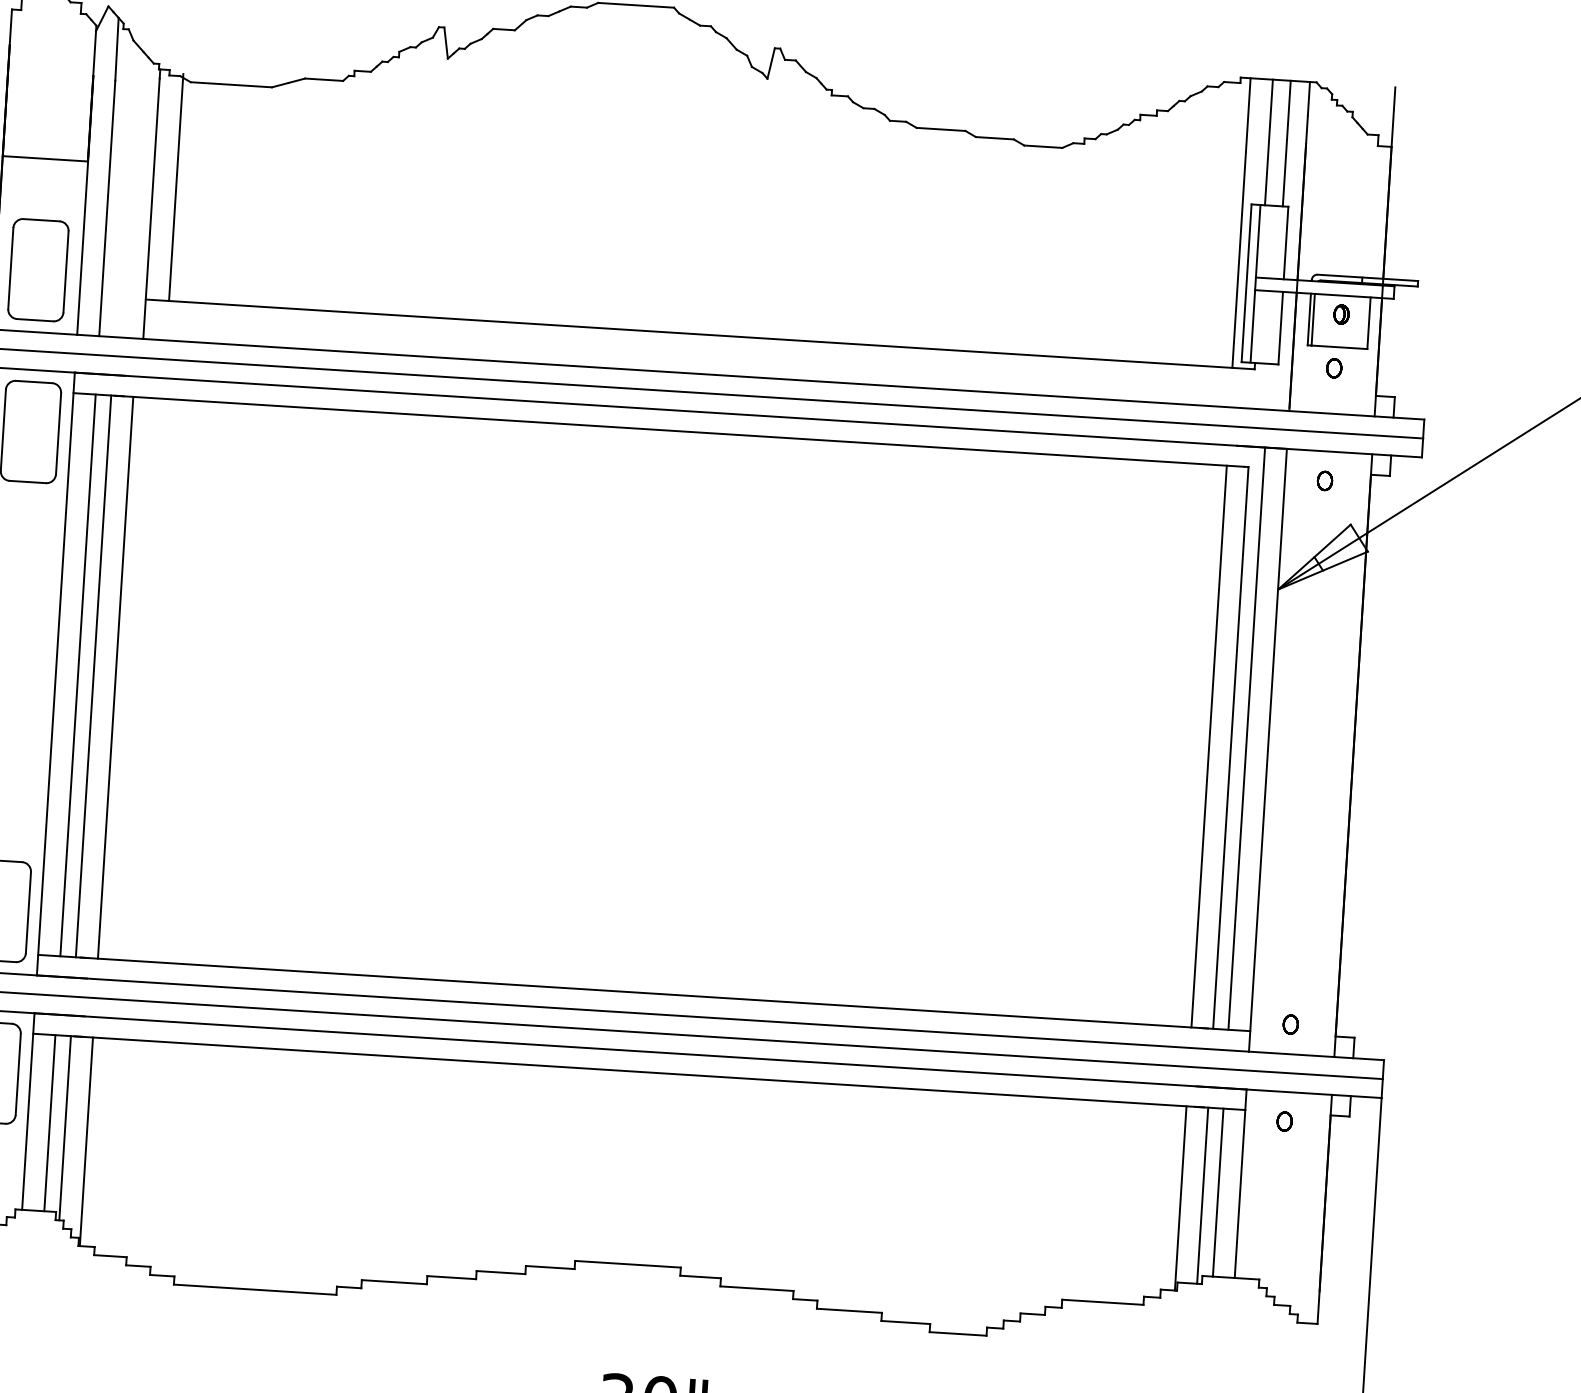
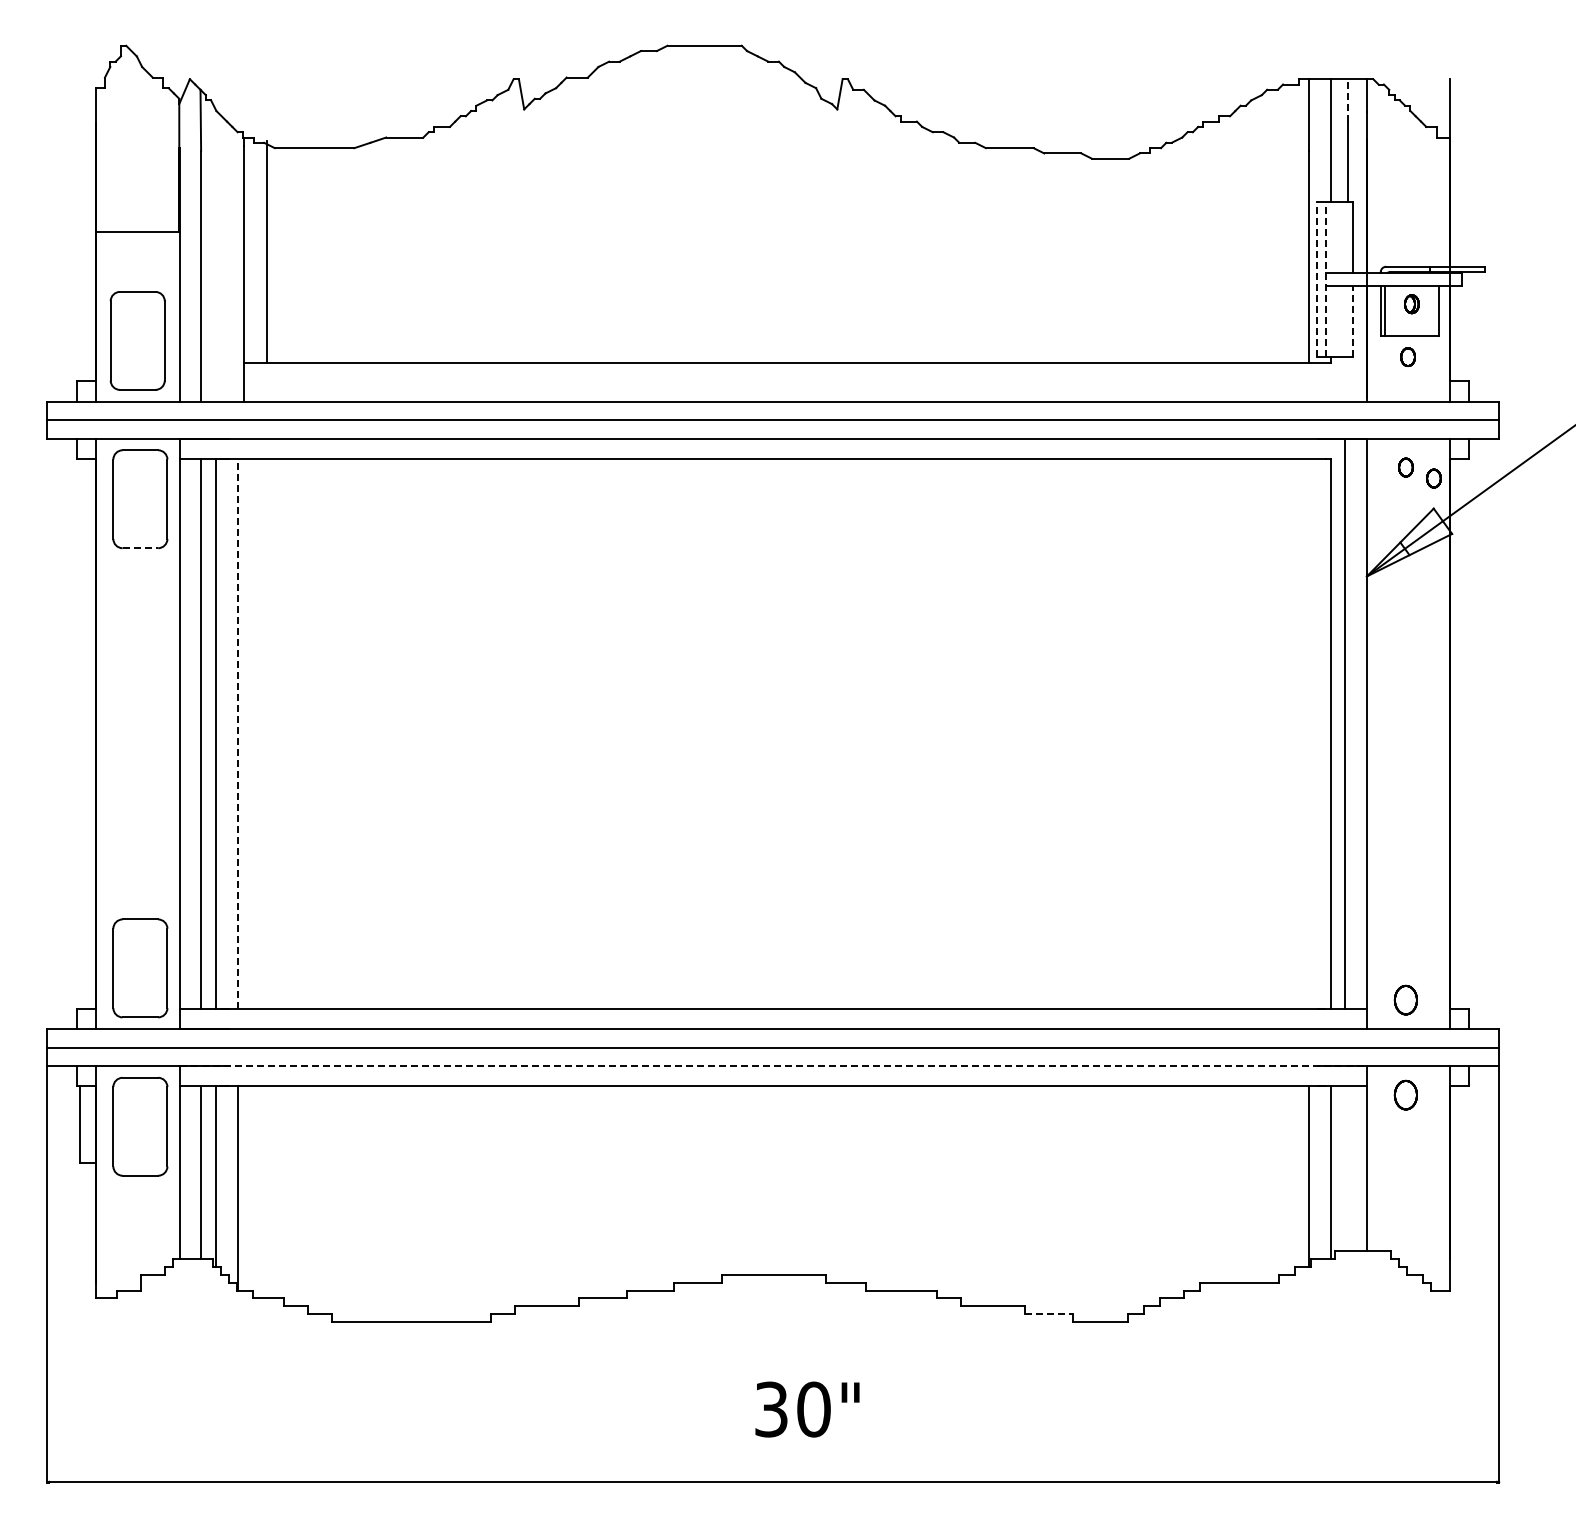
line: (1288, 101) -> (1347, 99), solid -> dashed
line: (1246, 283) -> (1317, 279), solid -> dashed
line: (1255, 283) -> (1326, 279), solid -> dashed
line: (1280, 328) -> (1353, 321), solid -> dashed
line: (27, 482) -> (140, 548), solid -> dashed
part: (1352, 493) -> (1433, 478), added
line: (116, 677) -> (238, 733), solid -> dashed
line: (1209, 746) -> (1309, 733), removed
part: (1290, 1023) -> (1405, 999), size x1.6
line: (640, 1051) -> (773, 1066), solid -> dashed
part: (1284, 1120) -> (1405, 1094), size x1.6
line: (1218, 1192) -> (1345, 1168), removed
line: (905, 1322) -> (1048, 1314), solid -> dashed

